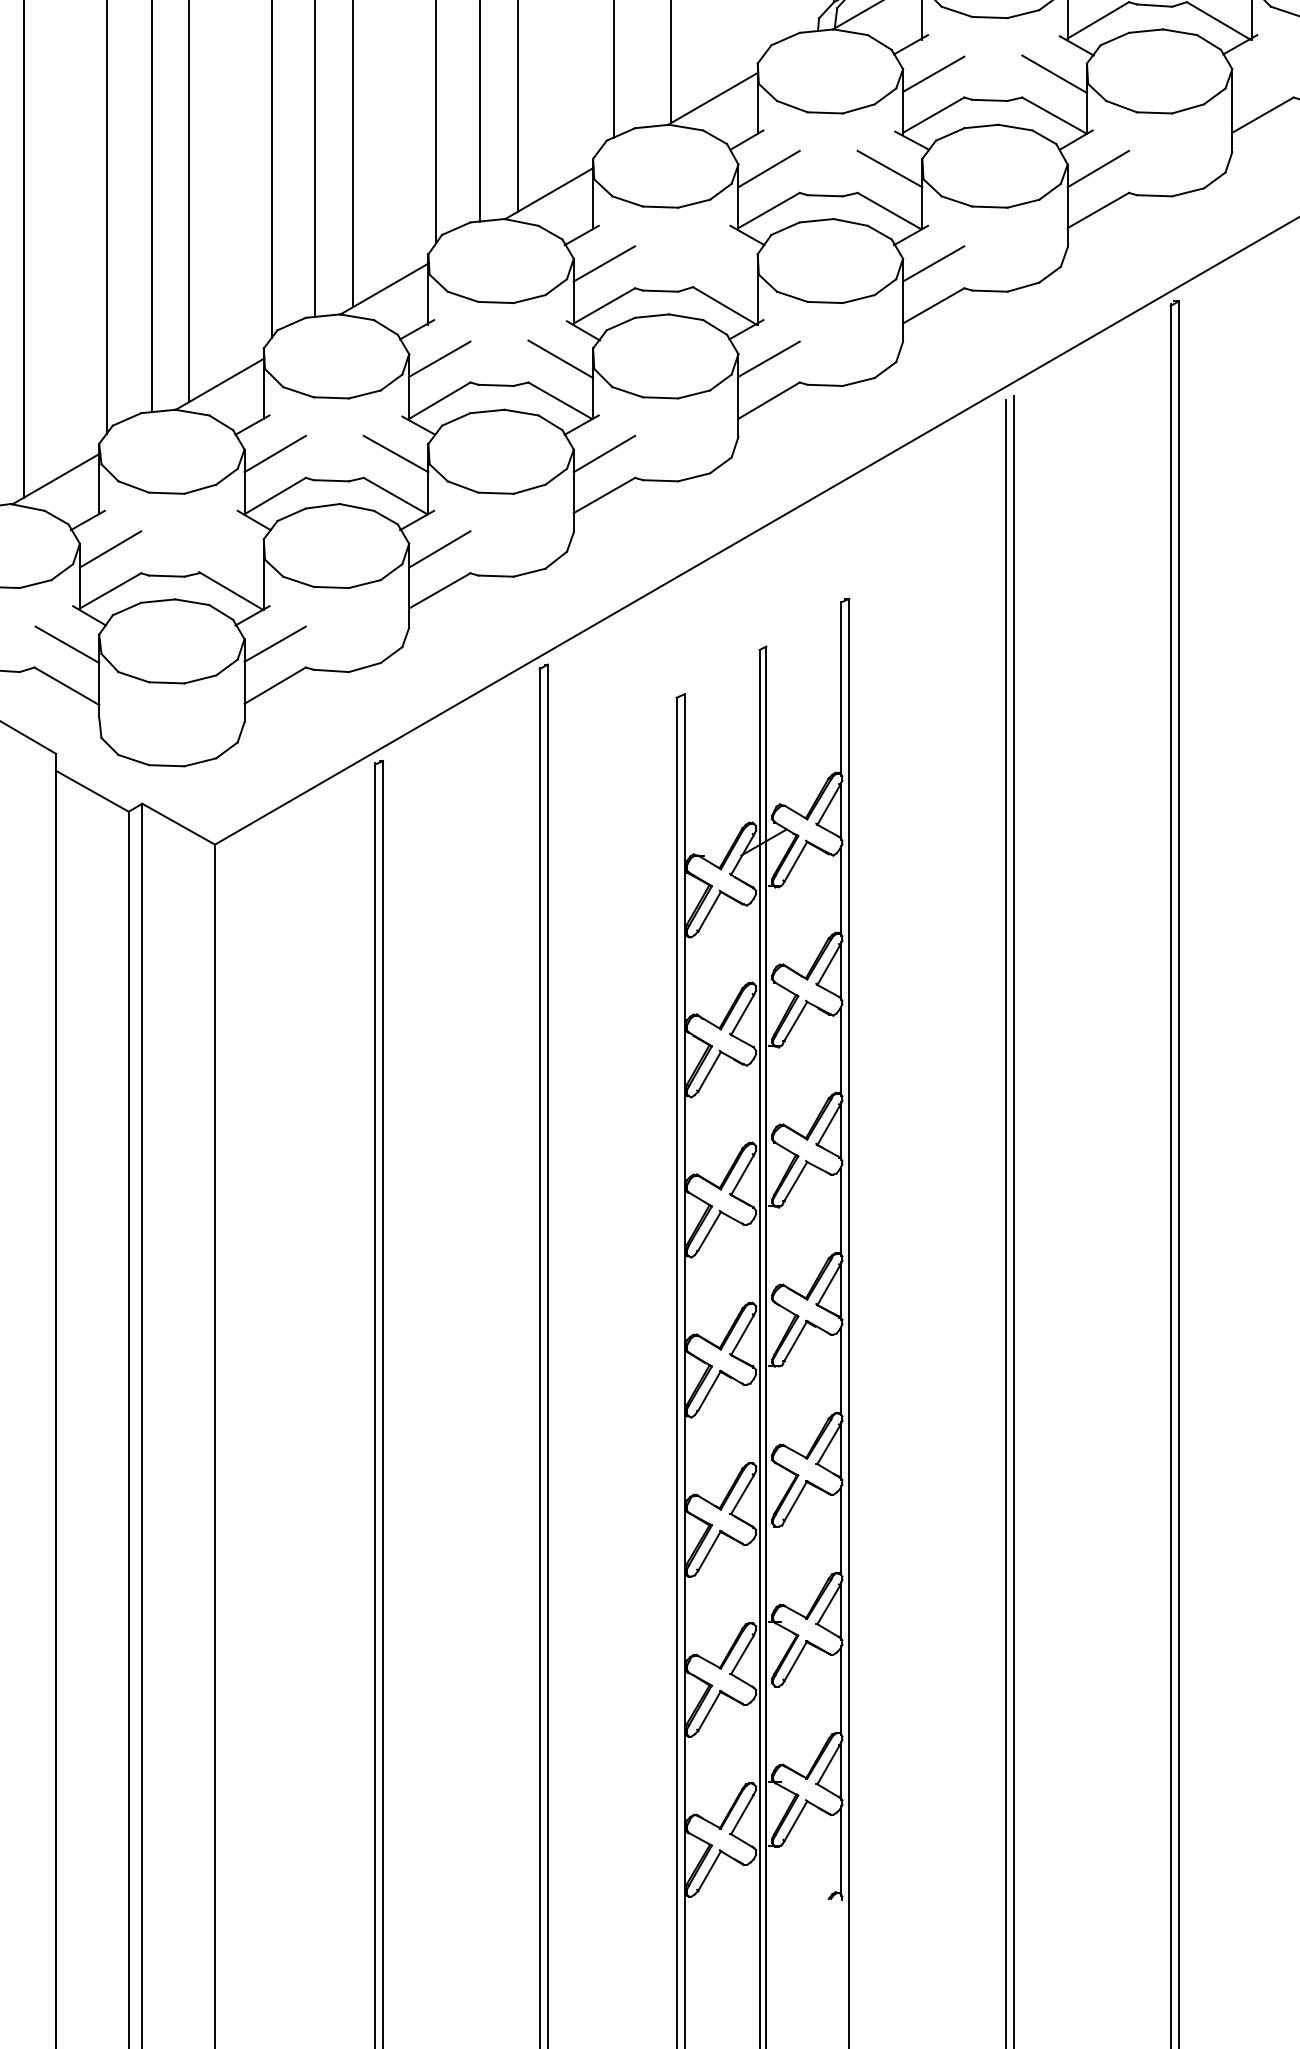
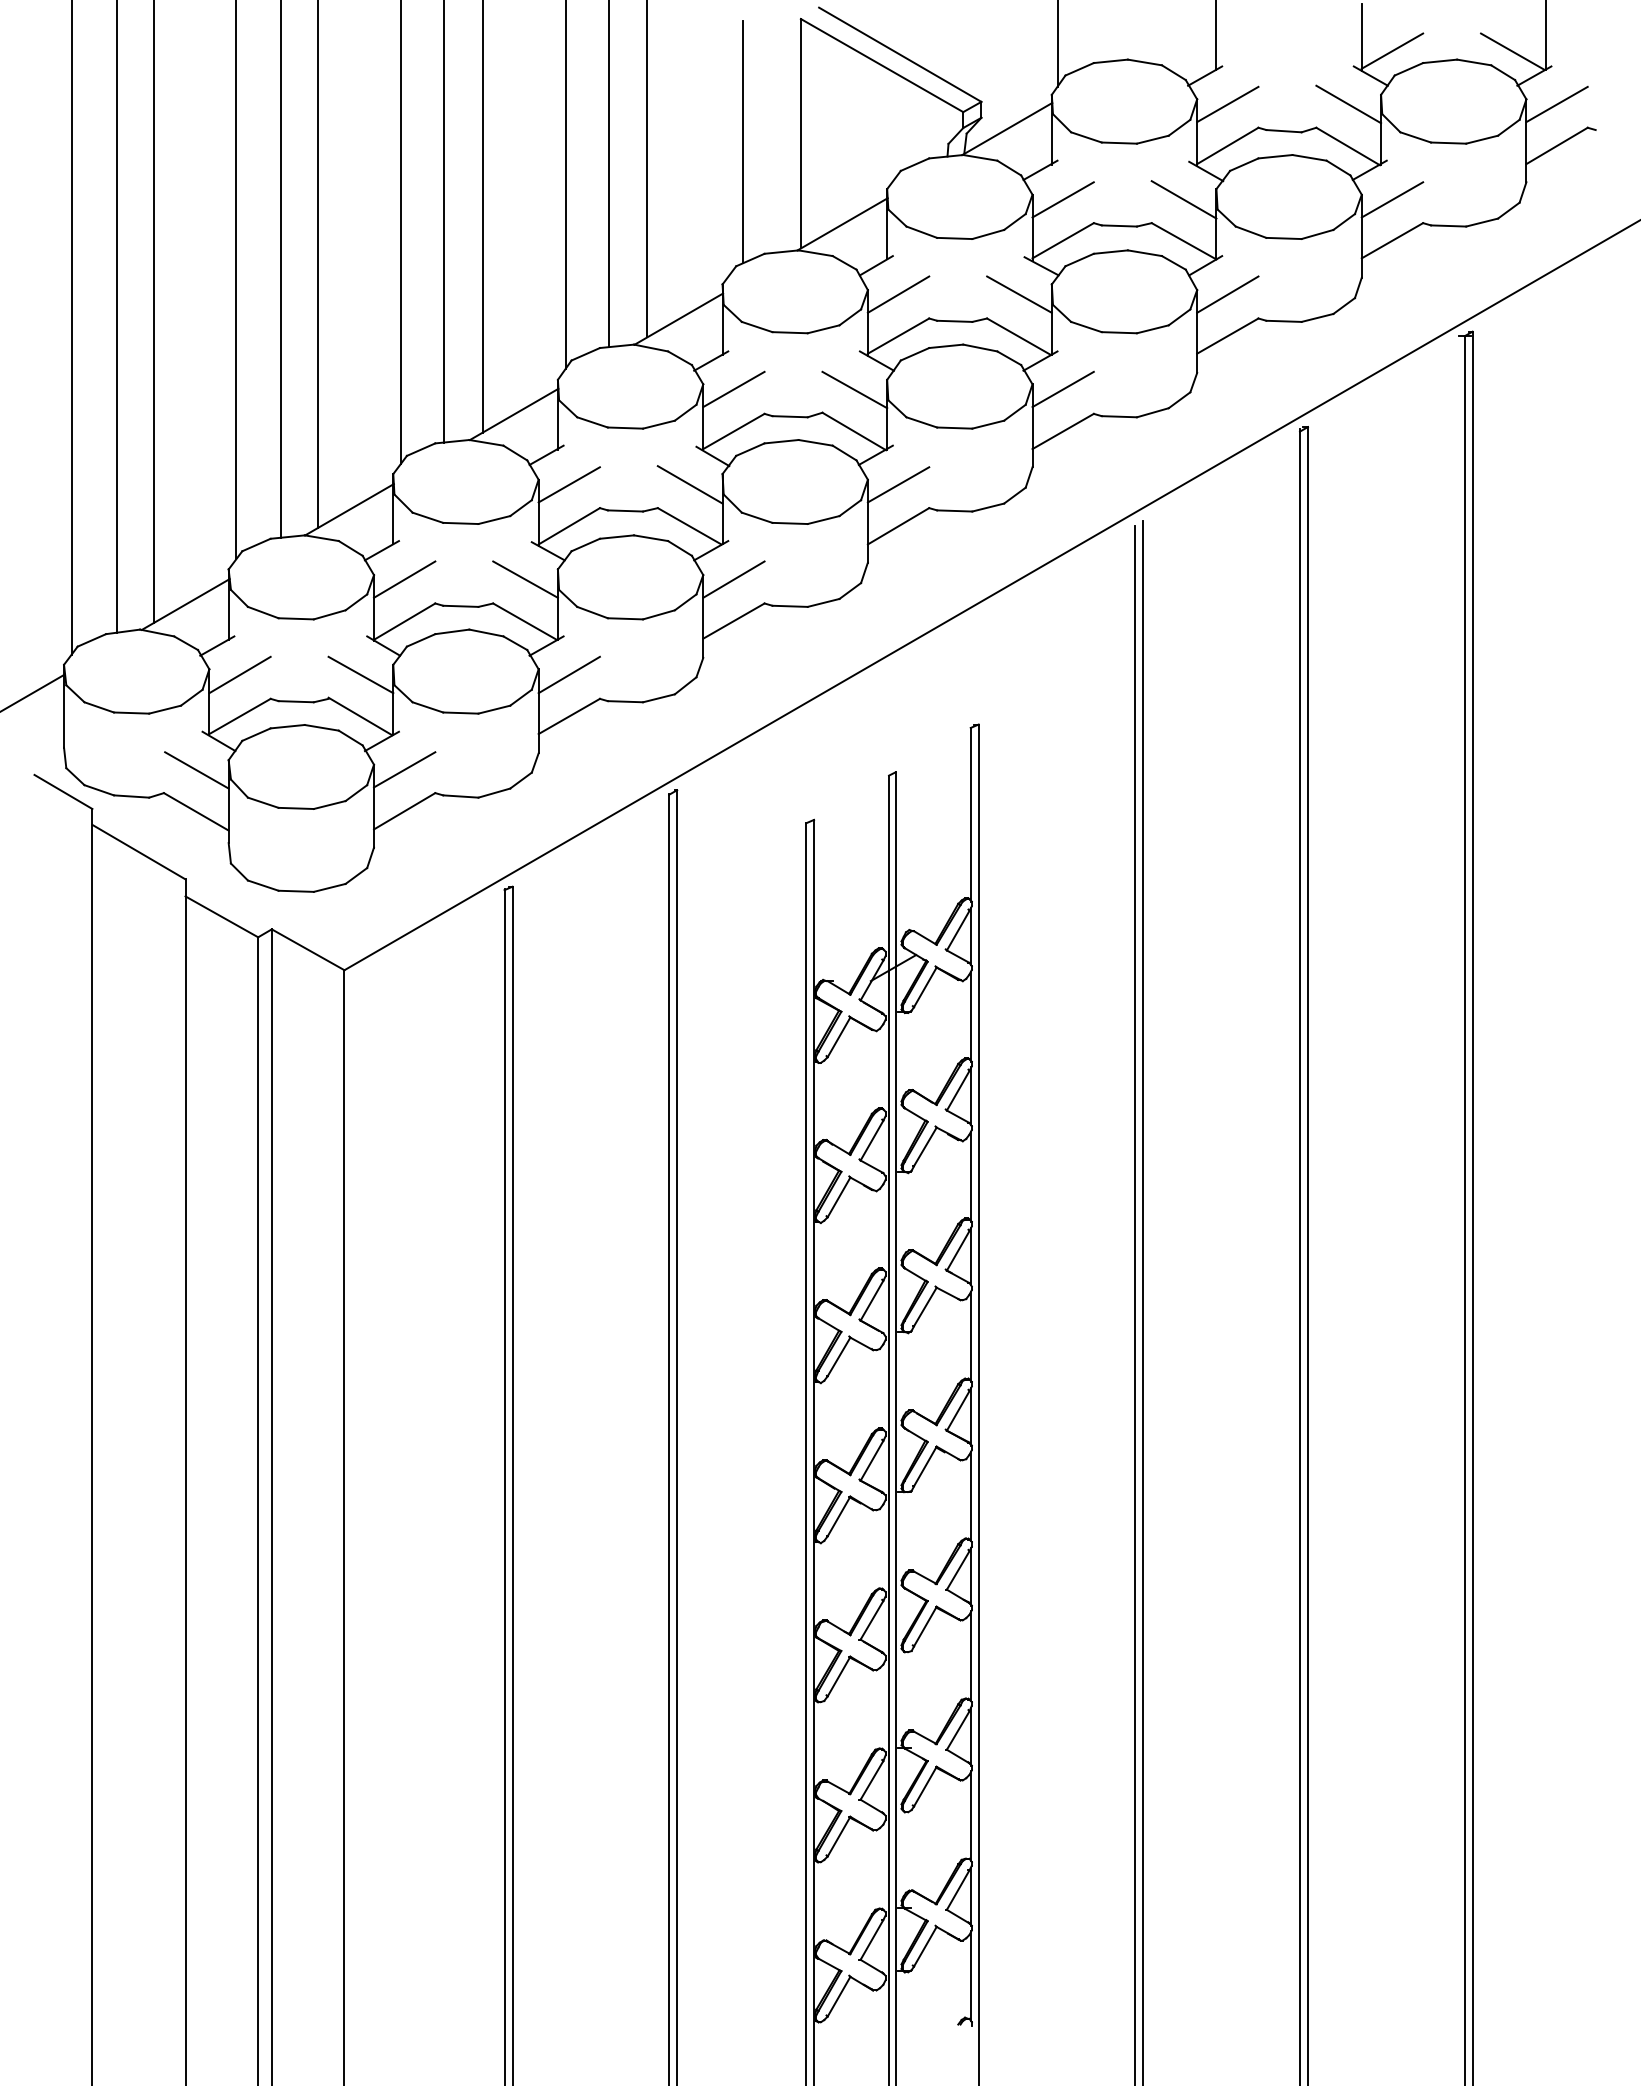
line: (1263, 73) -> (1392, 199), added
line: (725, 263) -> (854, 389), added
line: (231, 548) -> (360, 674), added

